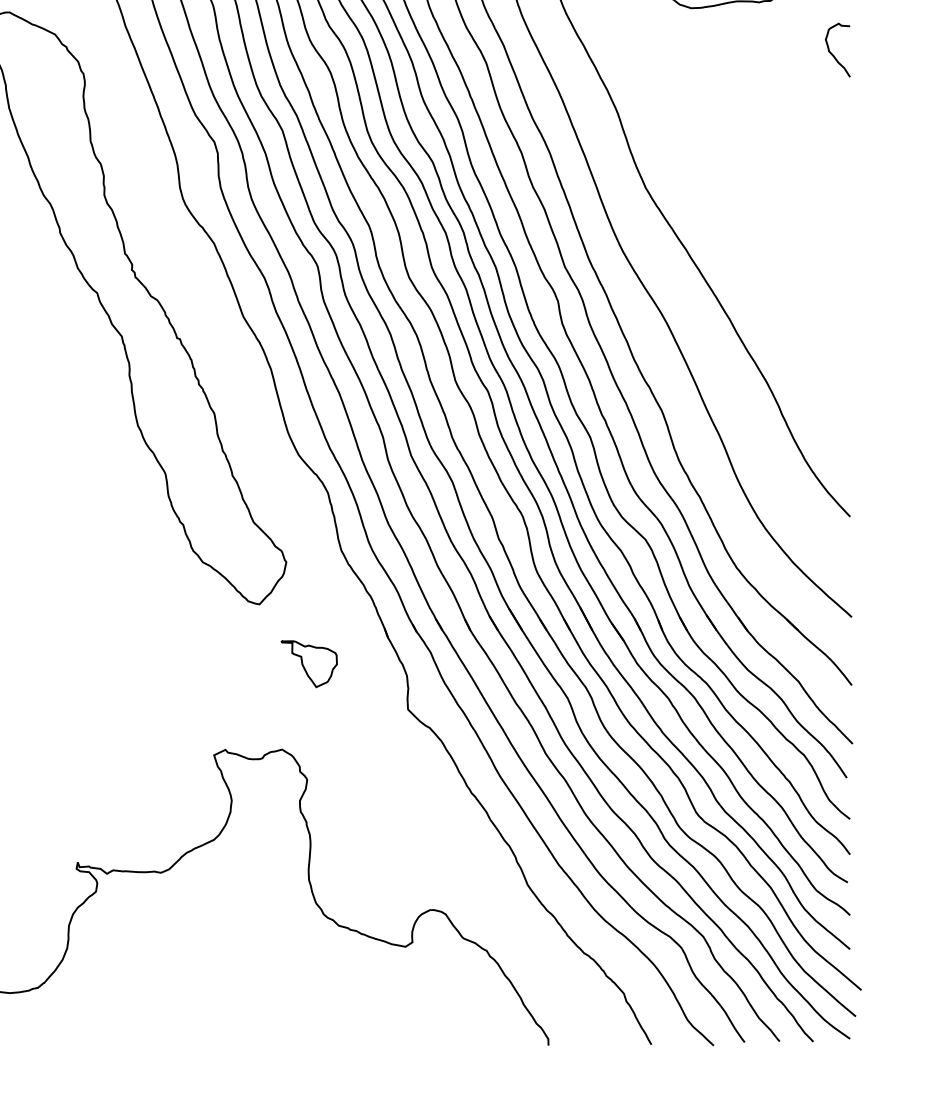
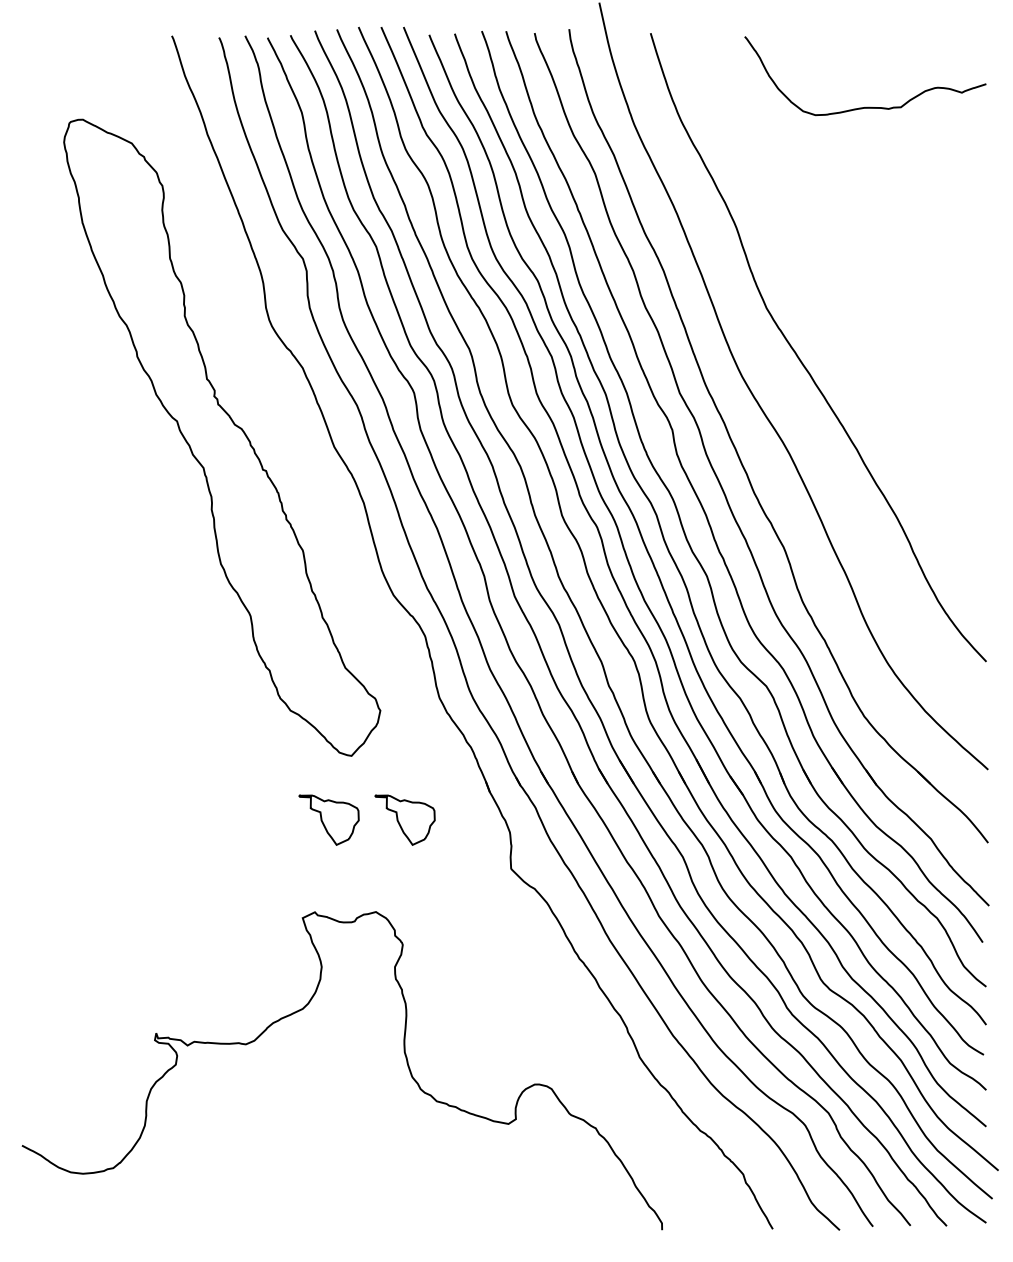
curve: (832, 54) -> (967, 164), removed
part: (238, 663) -> (328, 819), added

